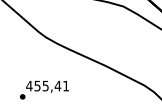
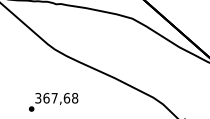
text: (47, 85) -> (56, 97), 455,41 -> 367,68

